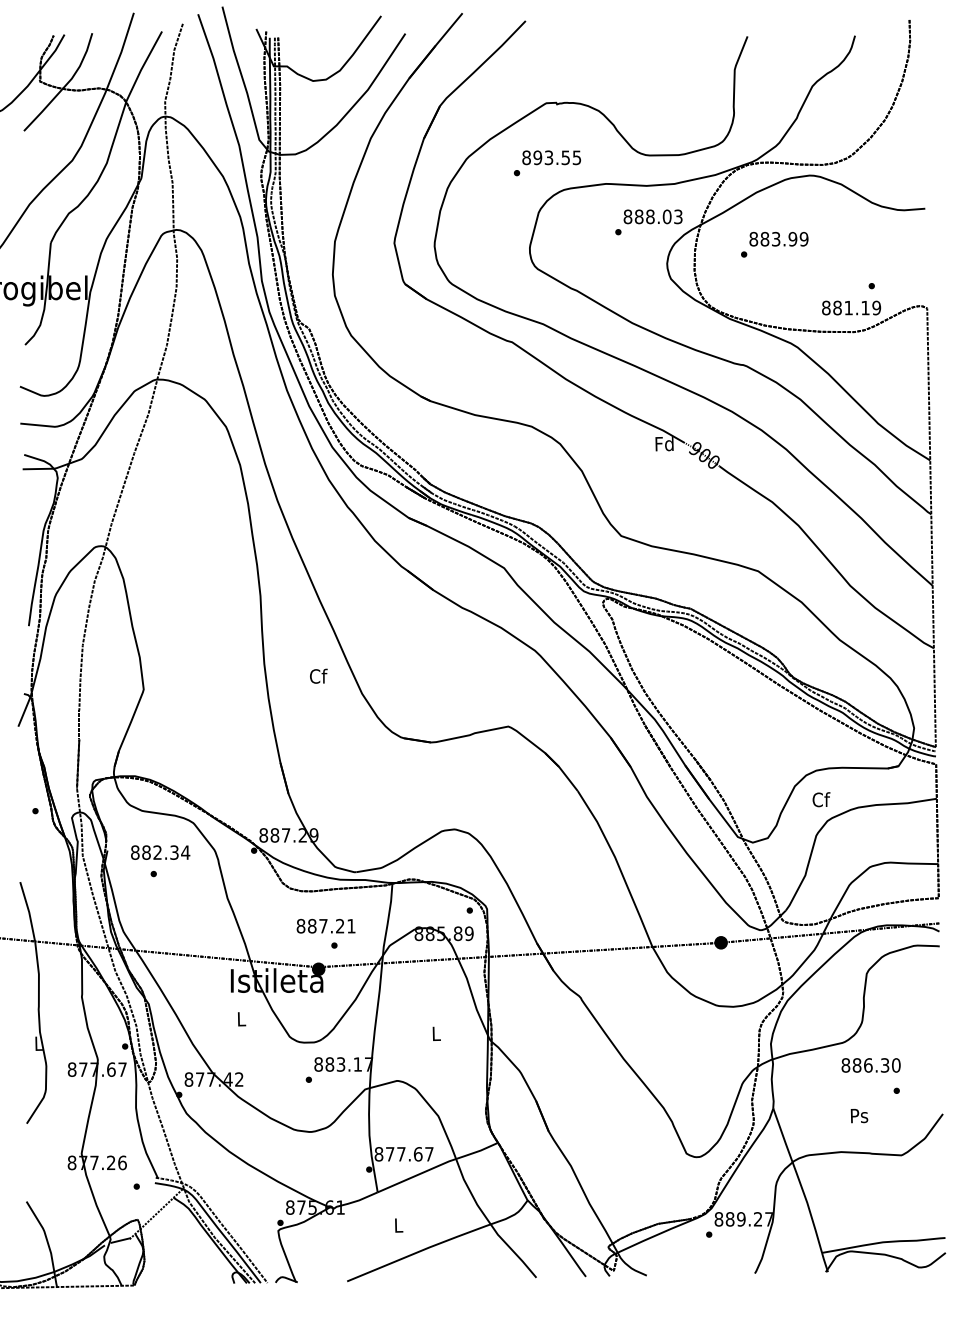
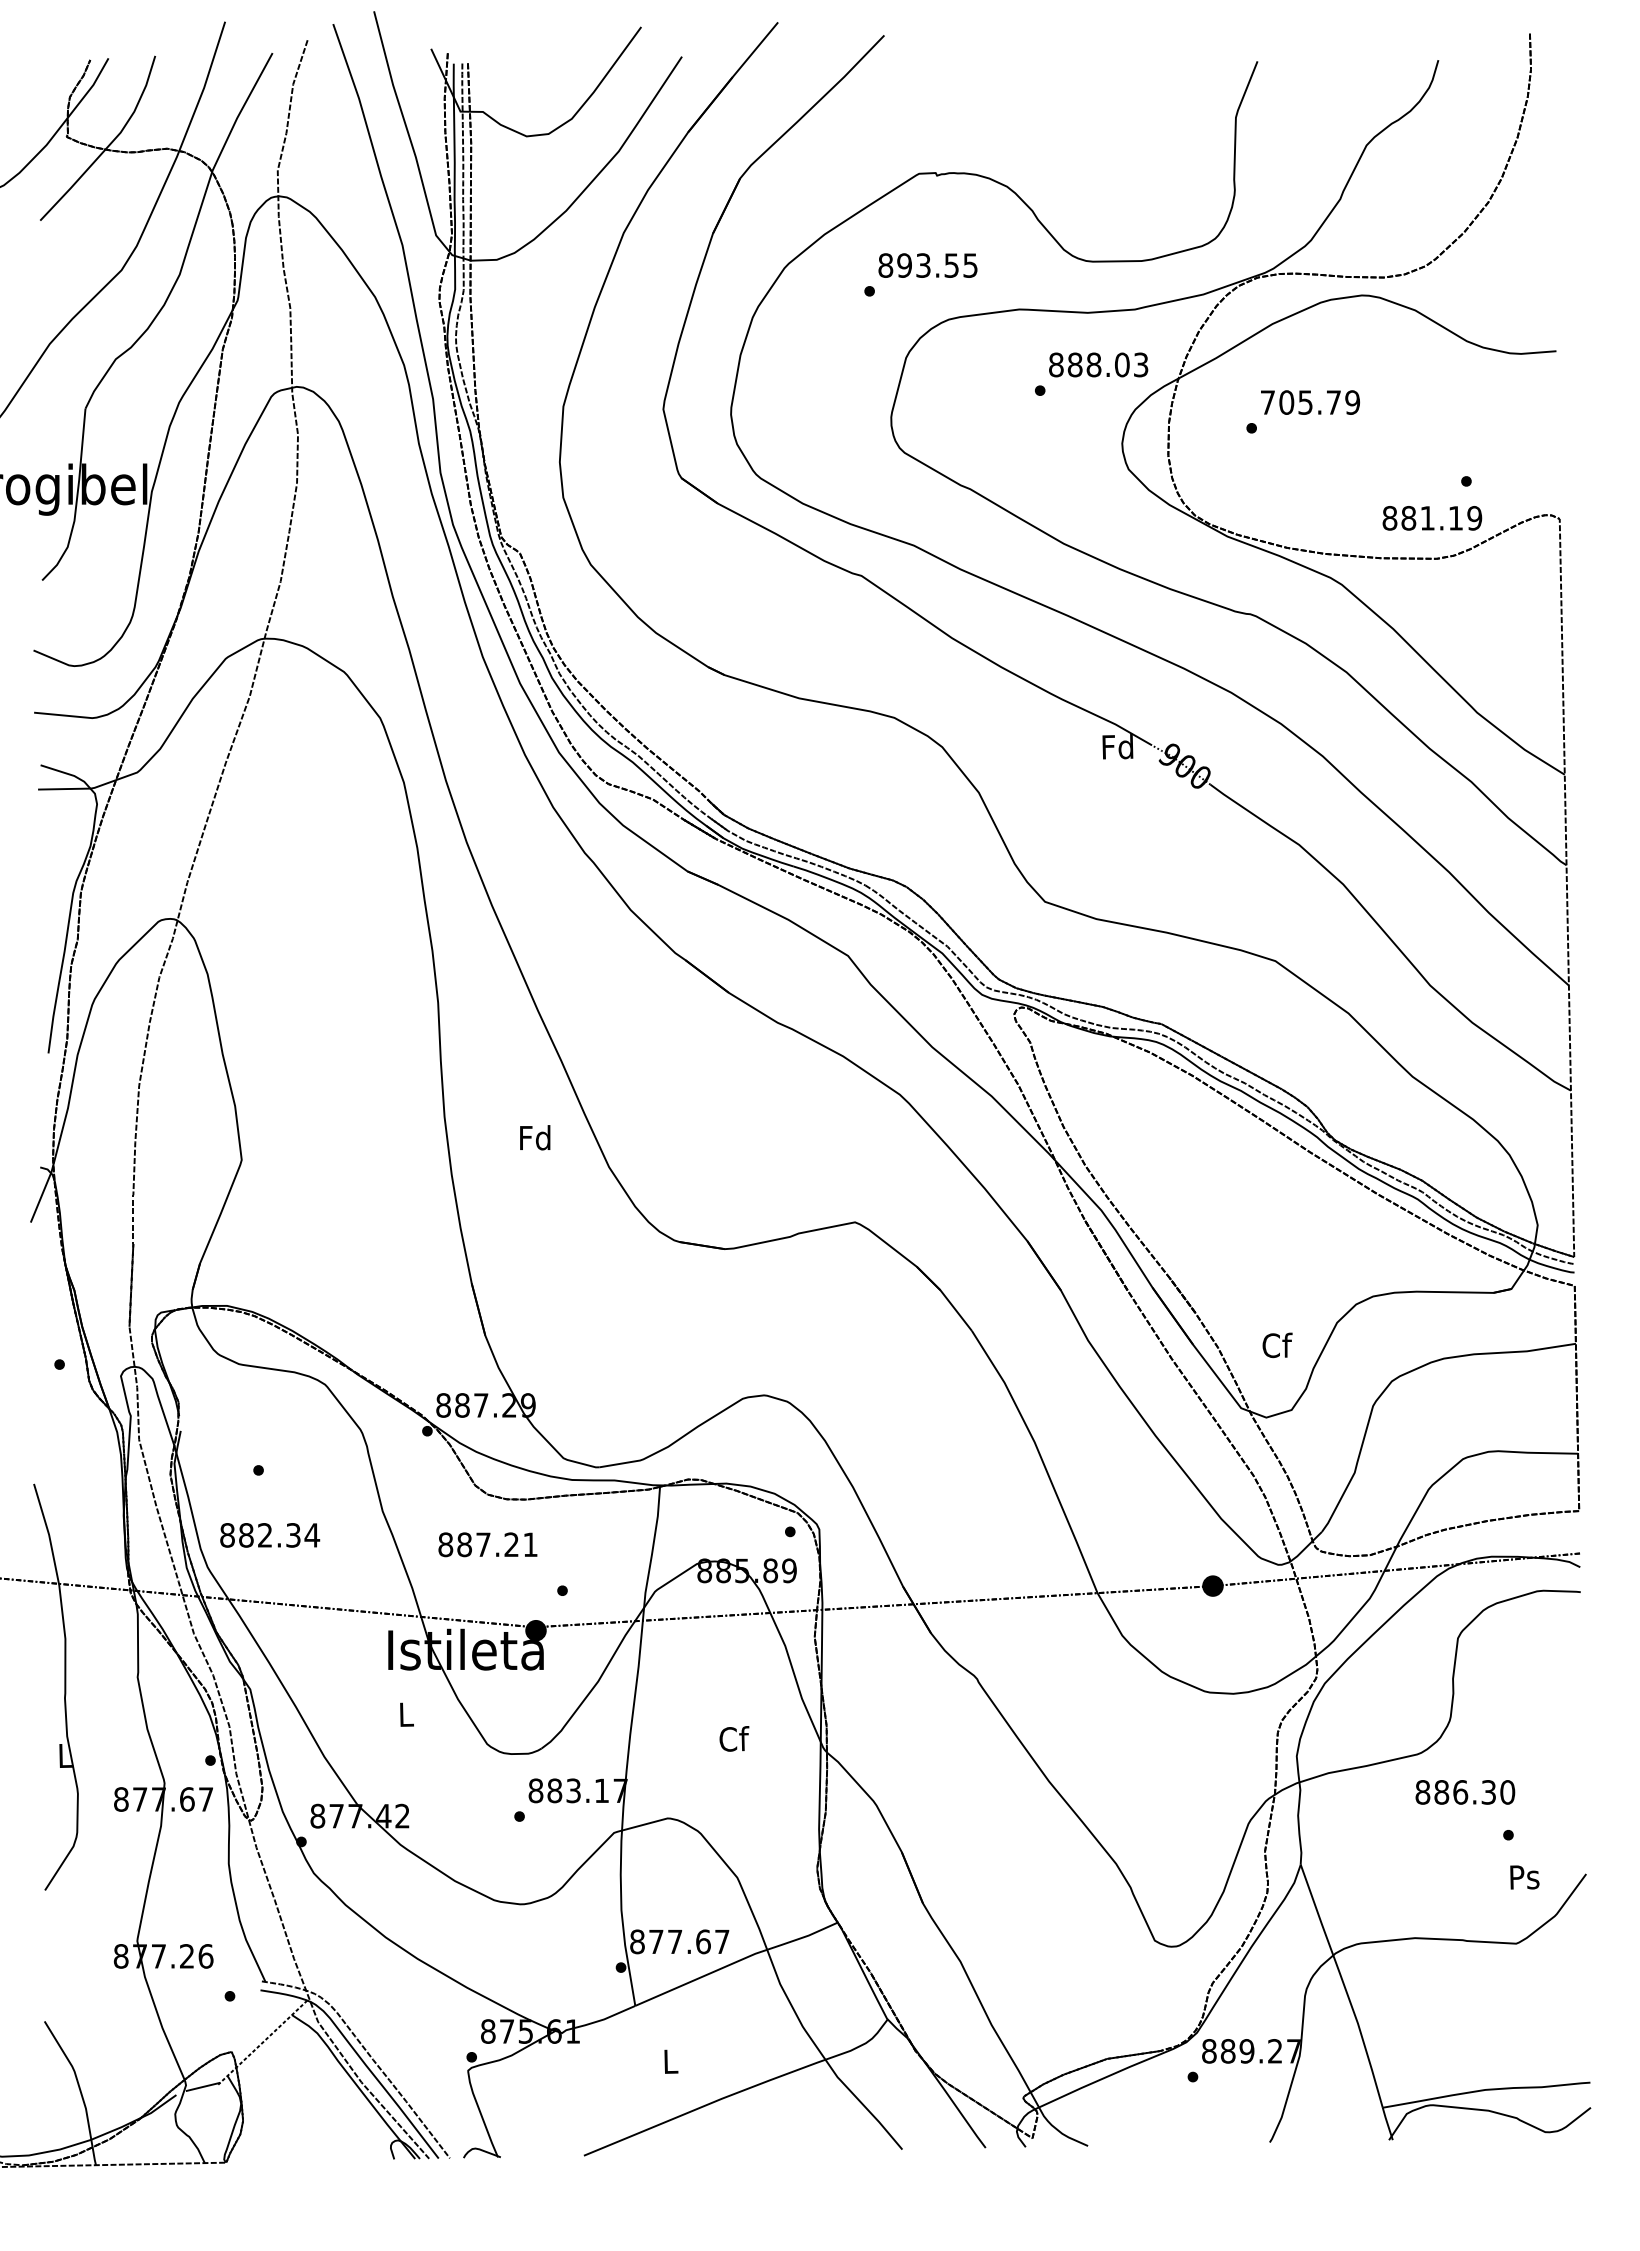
text: (773, 238) -> (1301, 401), 883.99 -> 705.79
text: (318, 675) -> (535, 1136), Cf -> Fd
text: (821, 799) -> (1277, 1345), moved
text: (160, 852) -> (269, 1535), moved
text: (325, 925) -> (486, 1543), moved
text: (436, 1033) -> (734, 1738), L -> Cf
text: (859, 1116) -> (1524, 1878), moved

